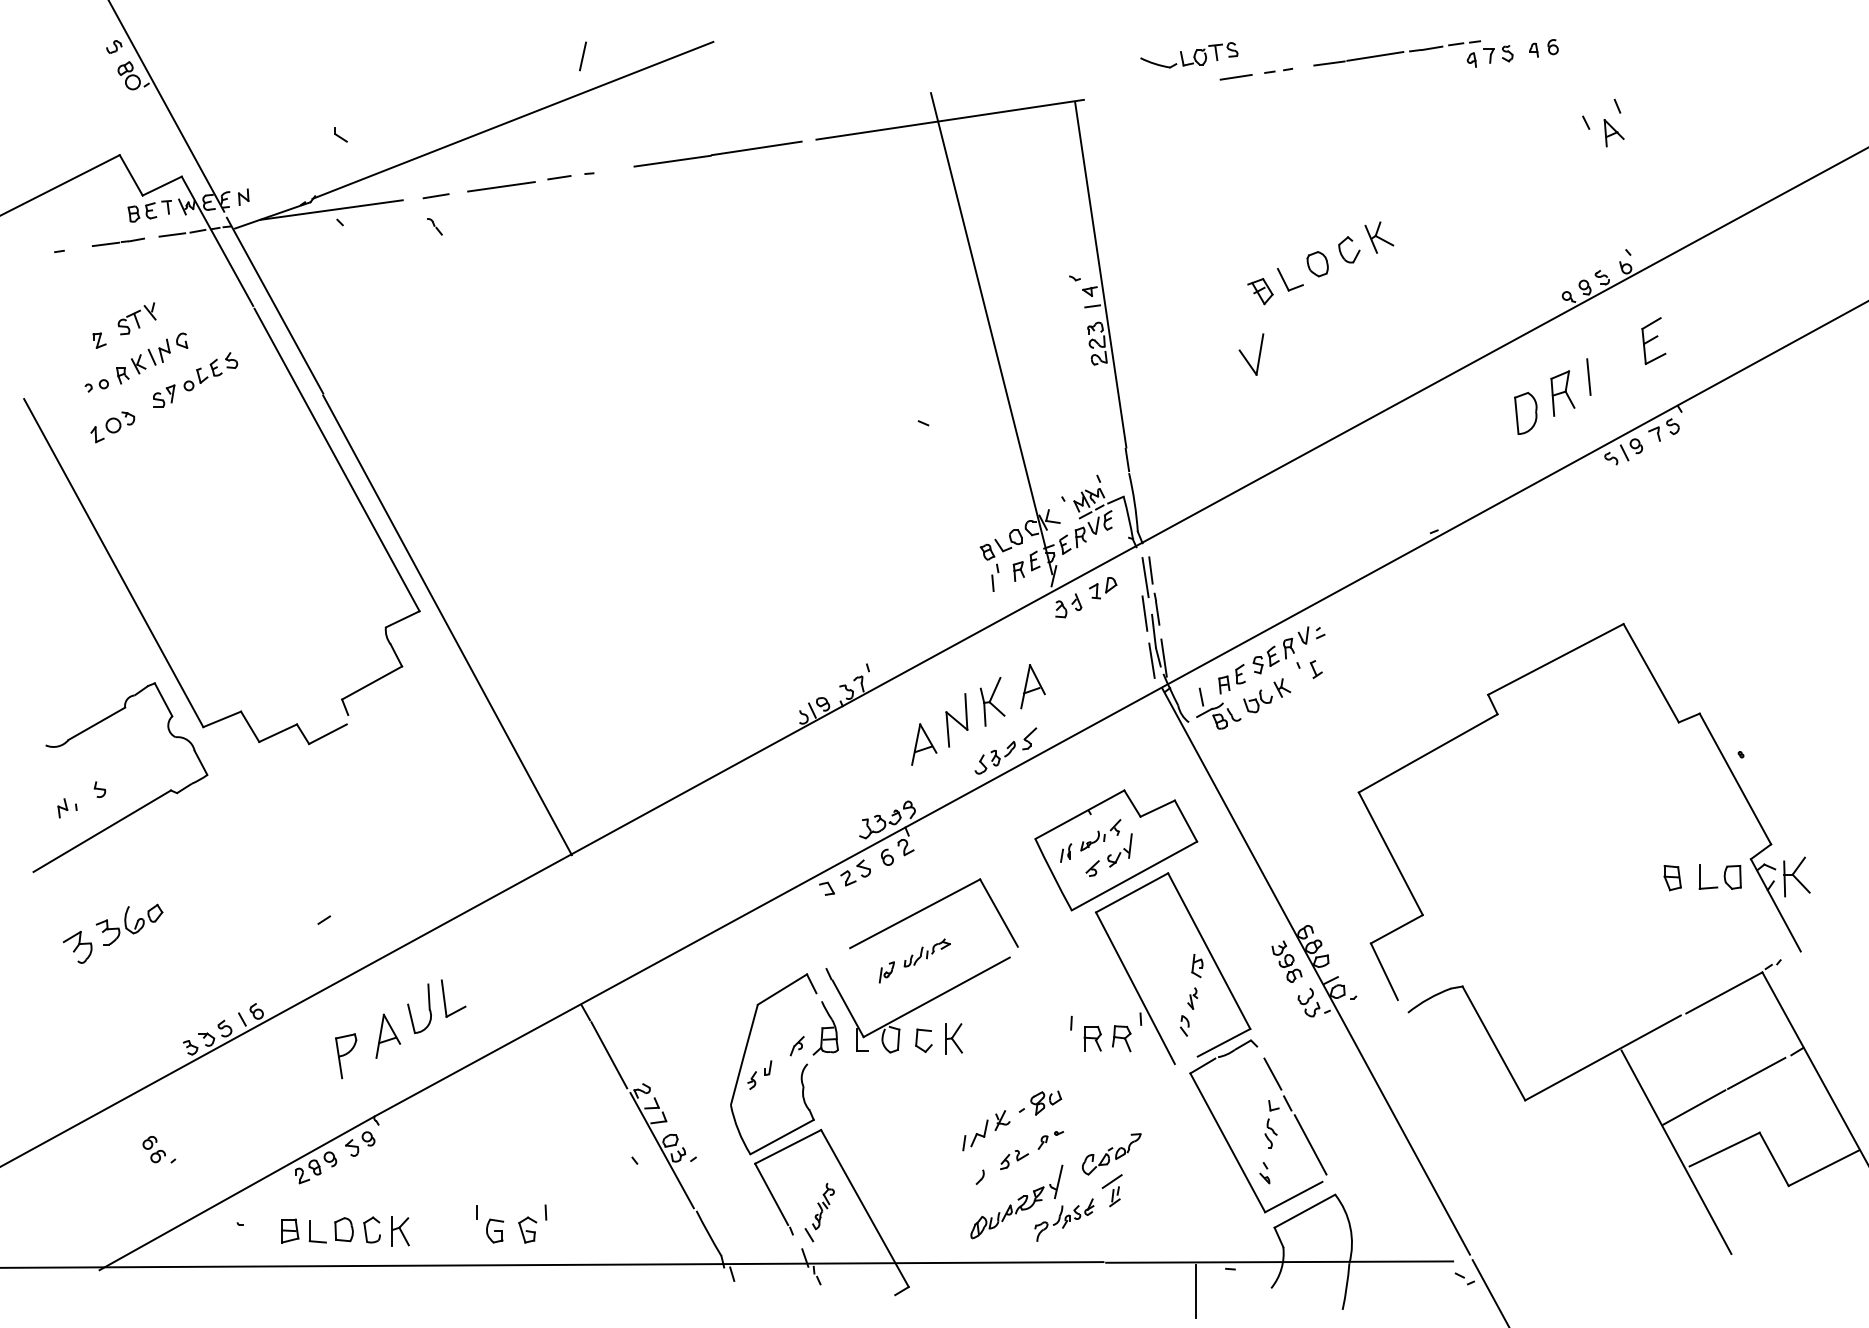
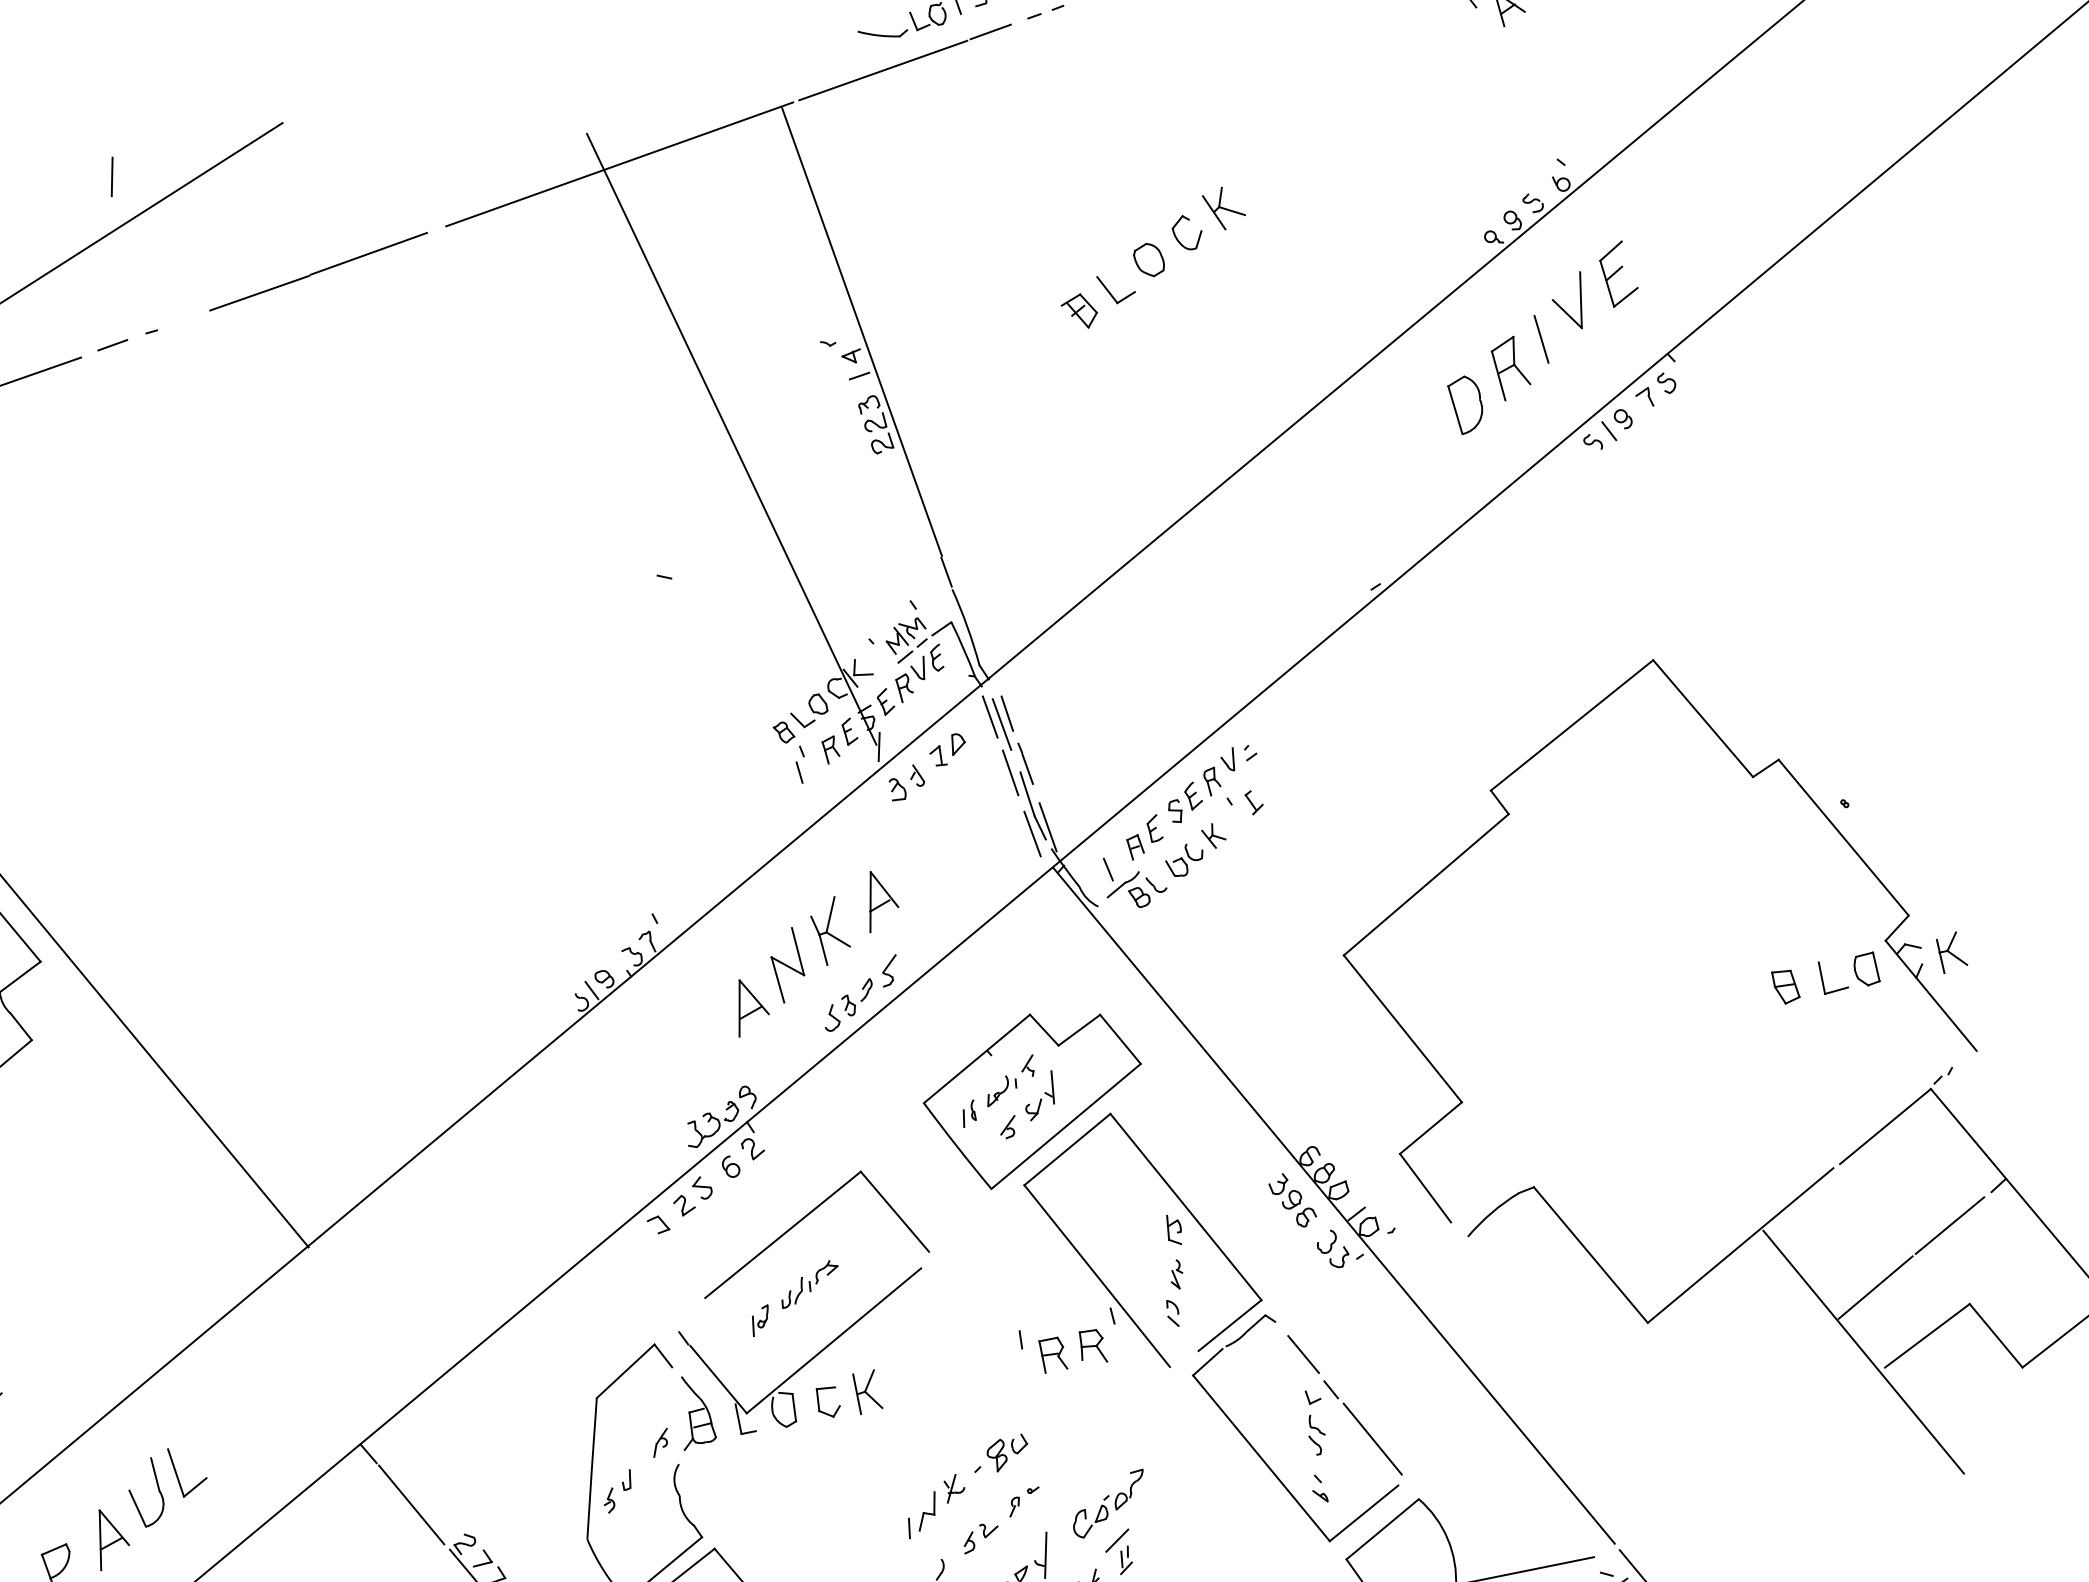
line: (1153, 89) -> (883, 70), added
part: (1246, 358) -> (1564, 308), moved
line: (1137, 570) -> (989, 717), added
part: (1797, 876) -> (1952, 951), size x0.71

